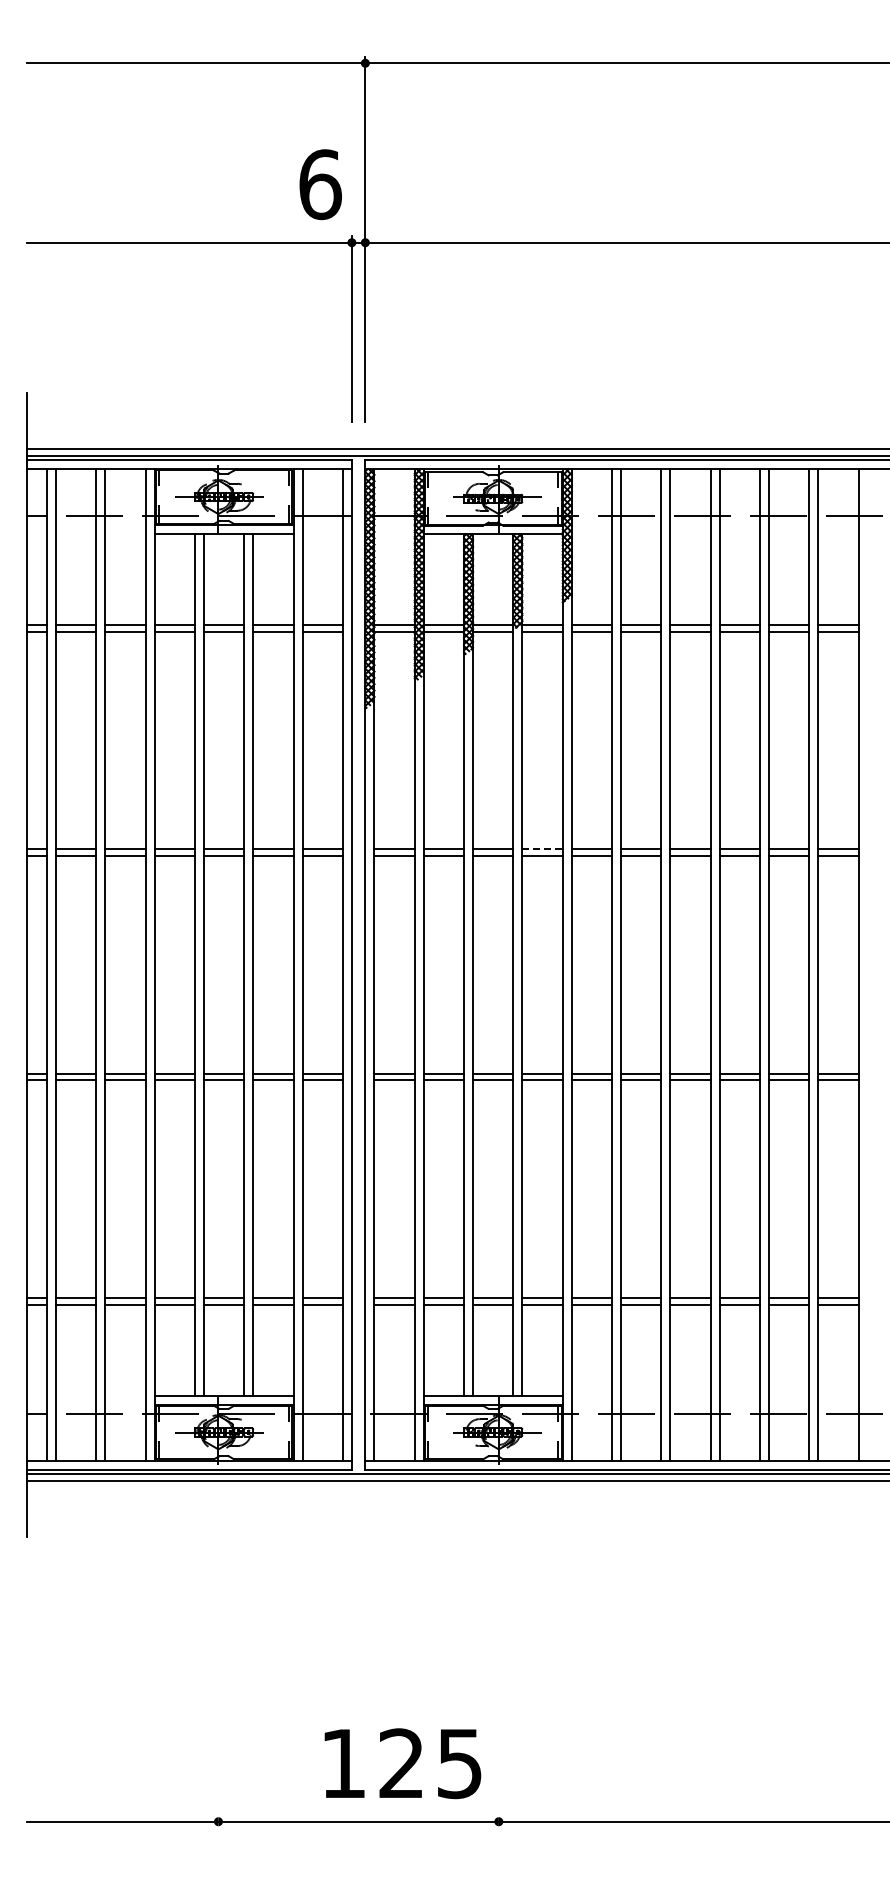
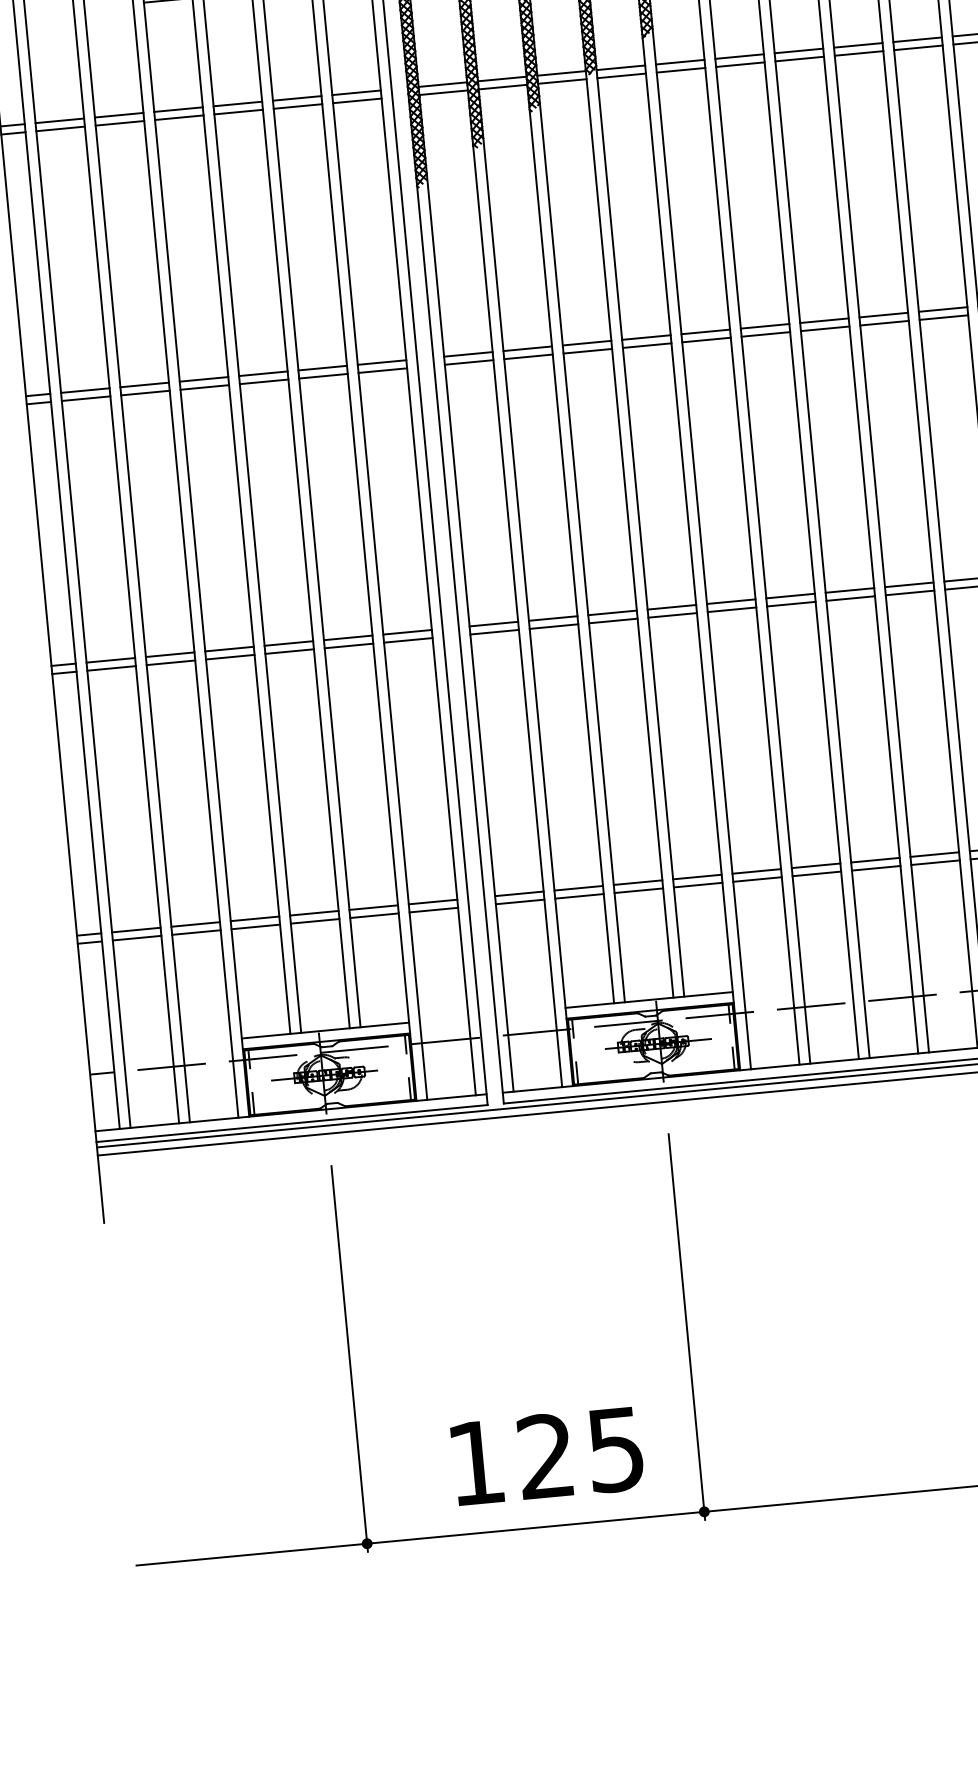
line: (543, 849) -> (647, 337), dashed -> solid
line: (218, 1667) -> (349, 1358), added
line: (498, 1667) -> (686, 1326), added
text: (402, 1763) -> (547, 1456), moved

